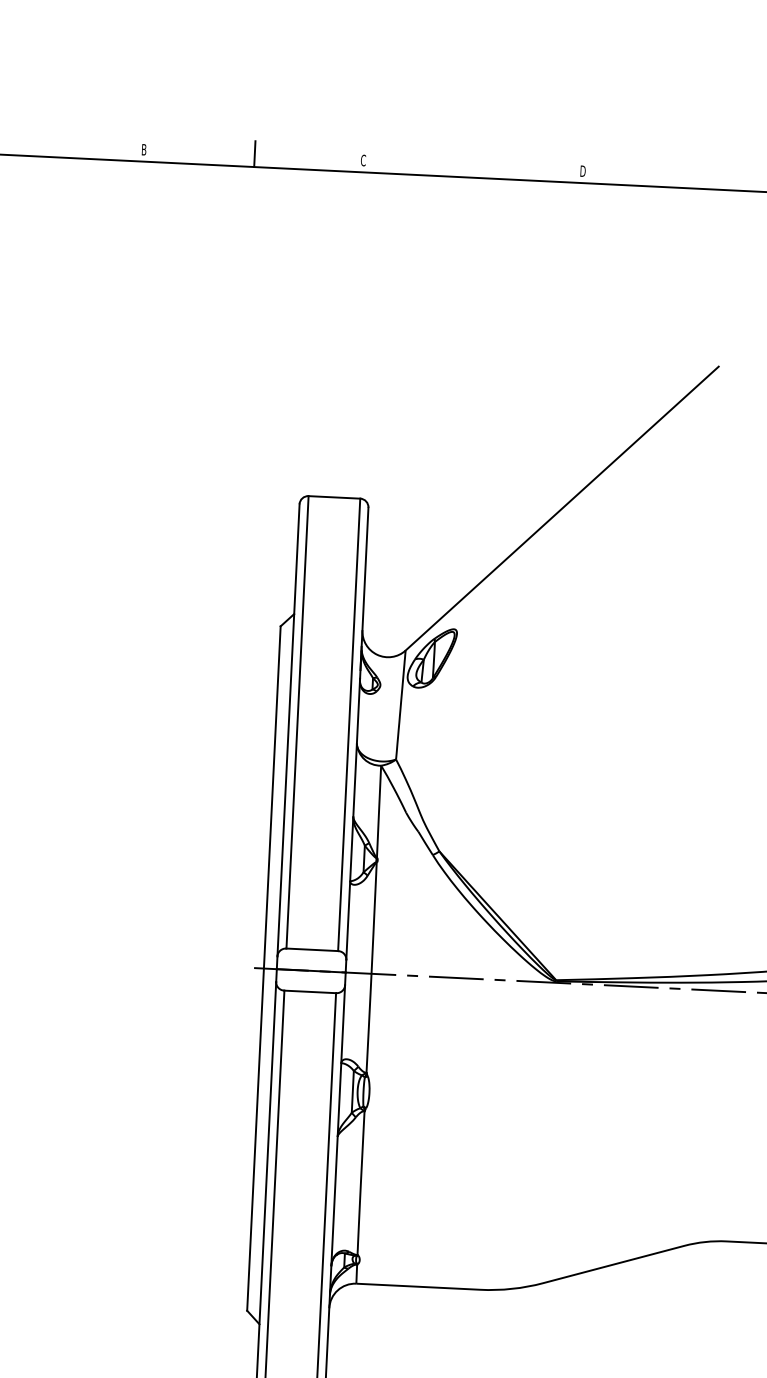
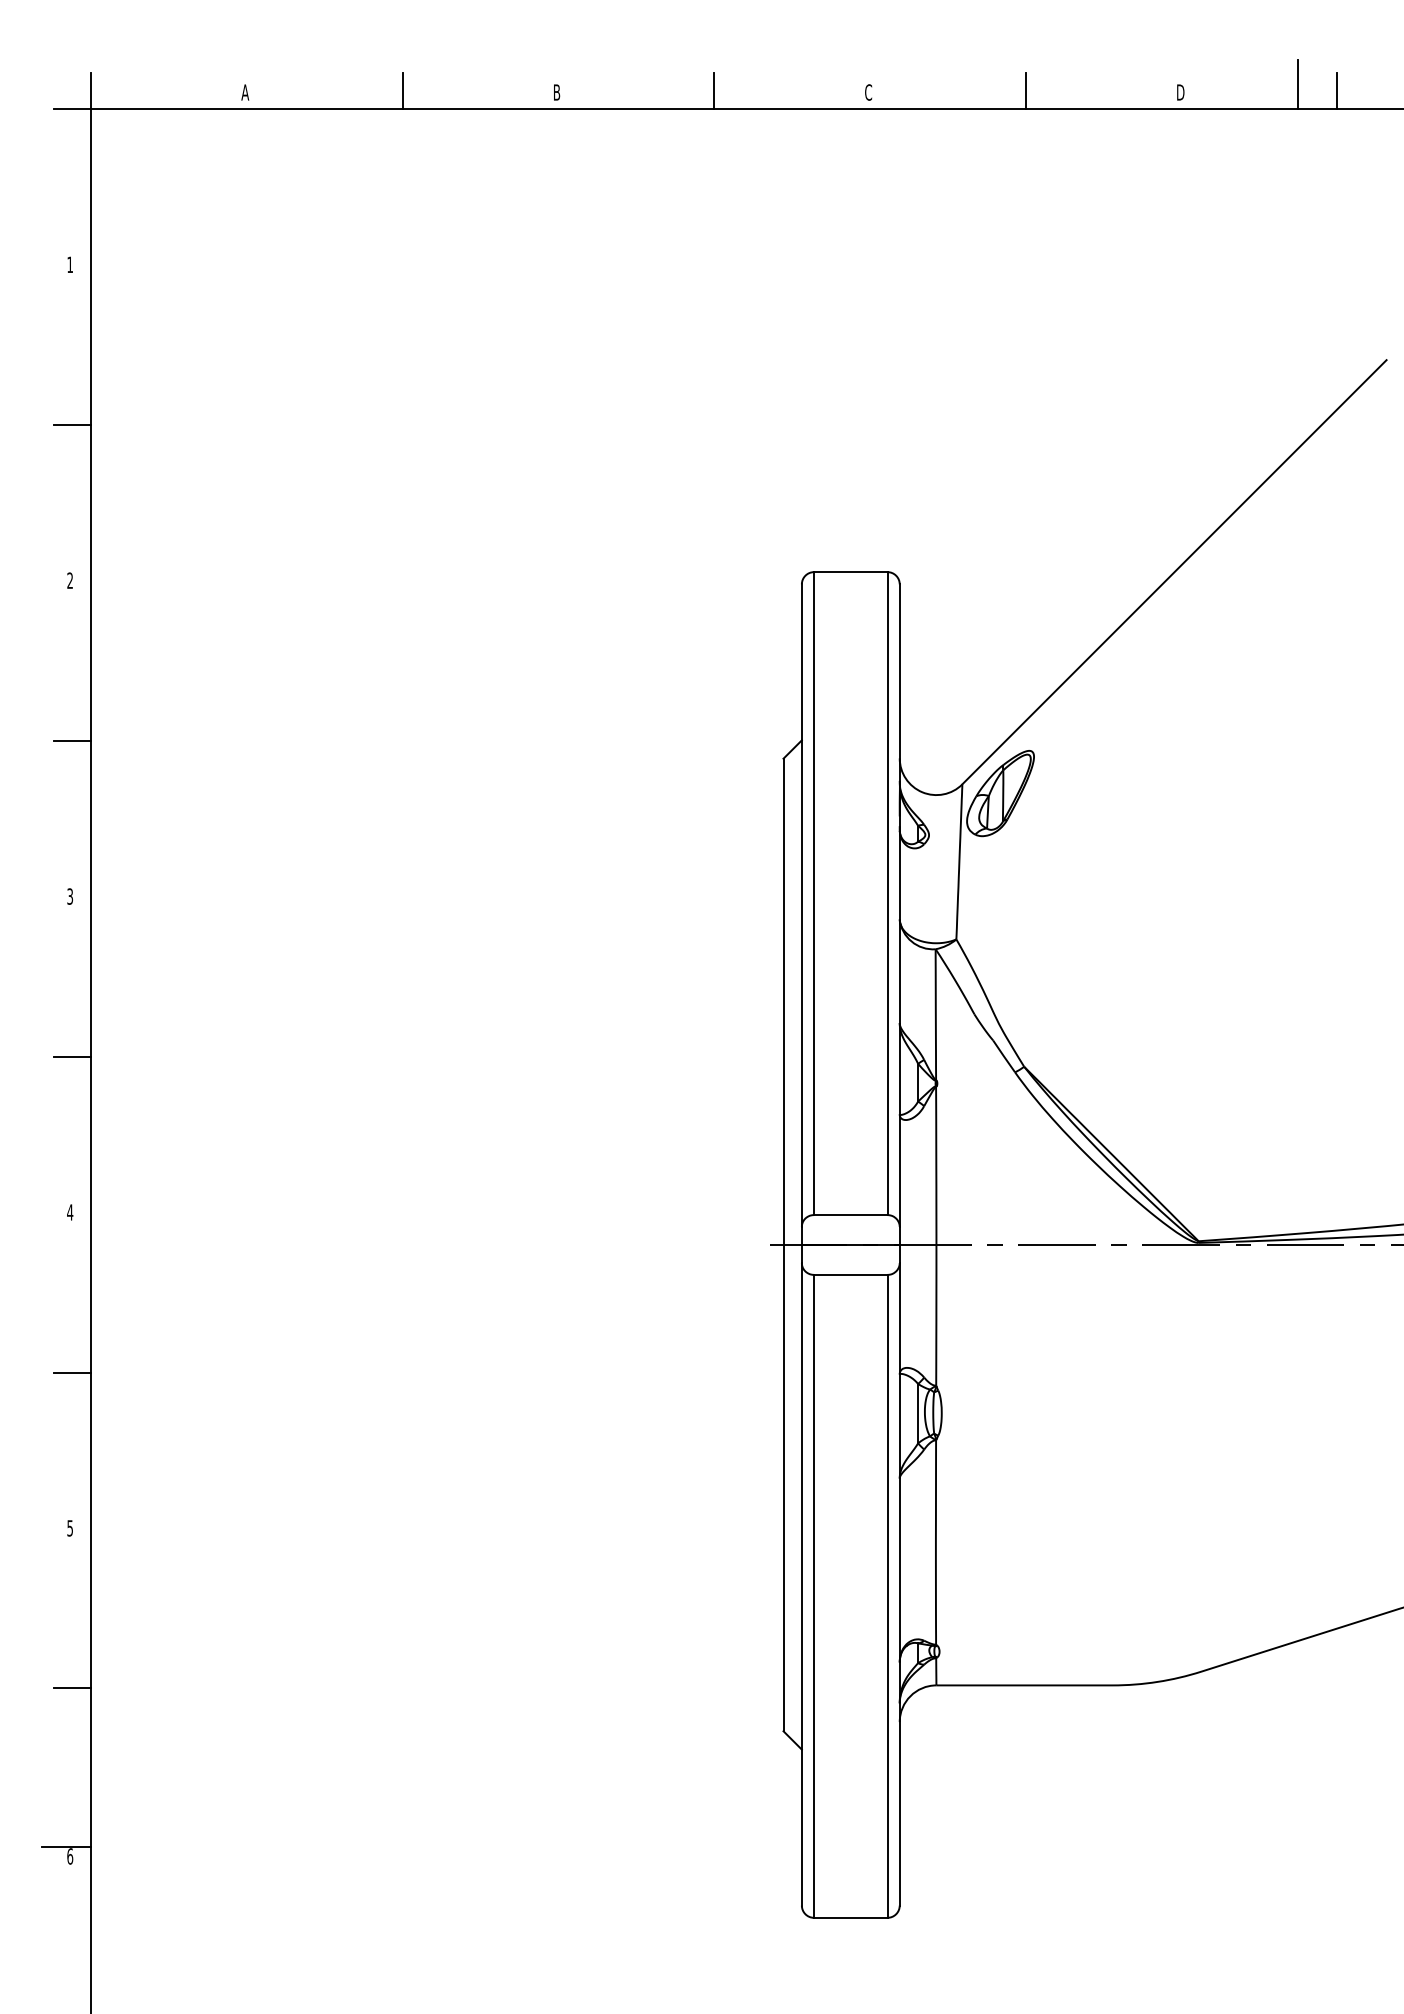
line: (35, 143) -> (402, 90), added
line: (473, 164) -> (1025, 90), added
line: (665, 169) -> (1297, 84), added
line: (693, 175) -> (1337, 90), added

